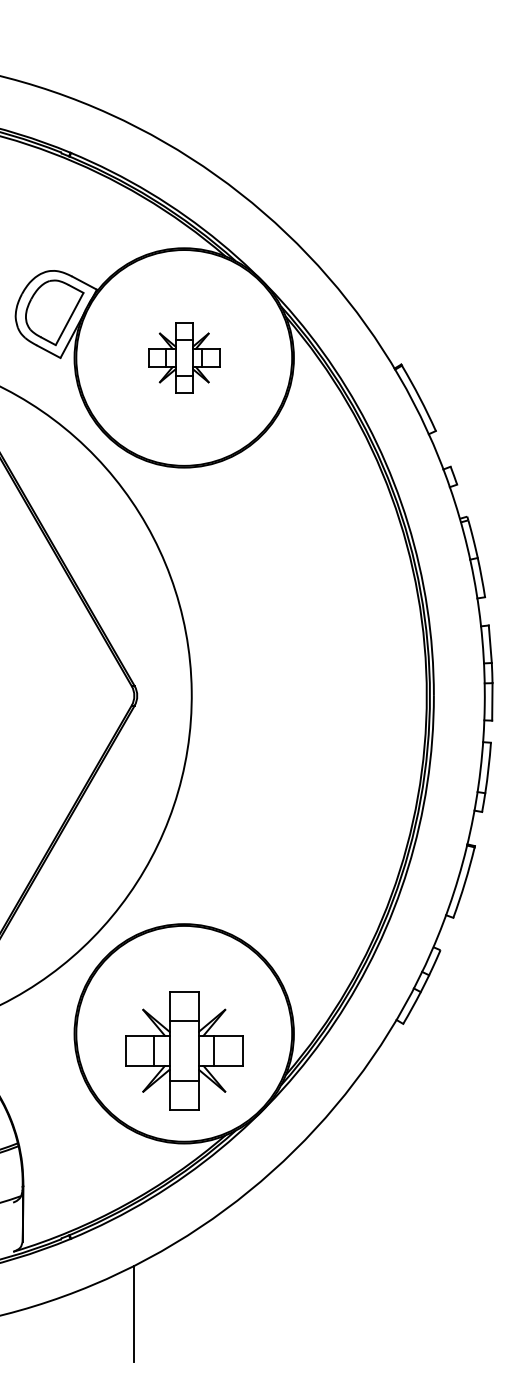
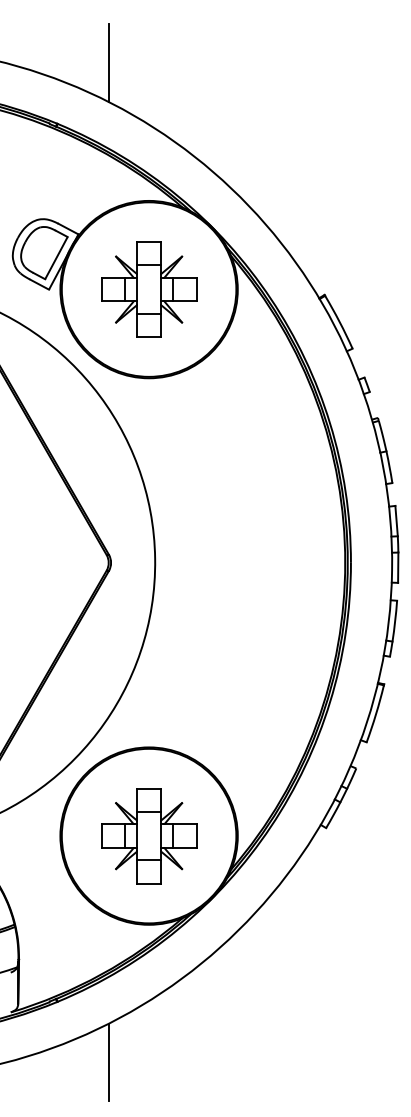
line: (134, 77) -> (108, 62), added
part: (184, 357) -> (149, 289), size x1.67
part: (184, 1050) -> (149, 835), moved

